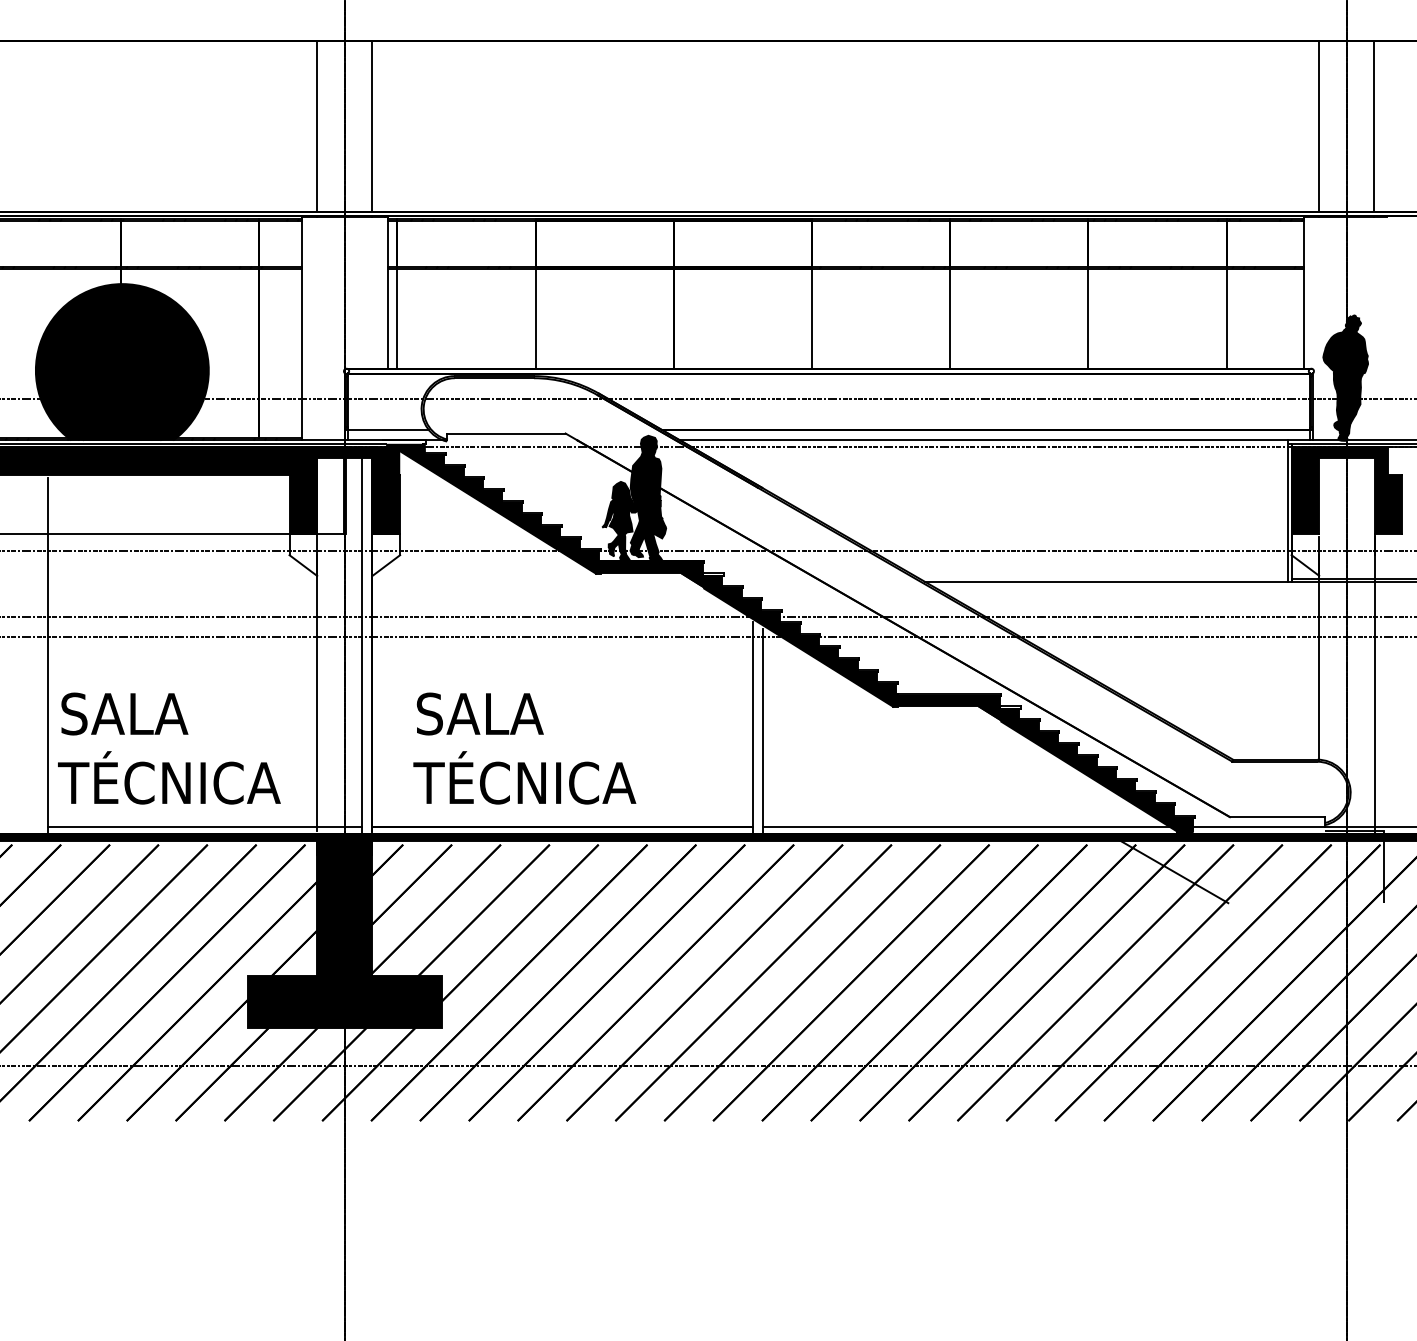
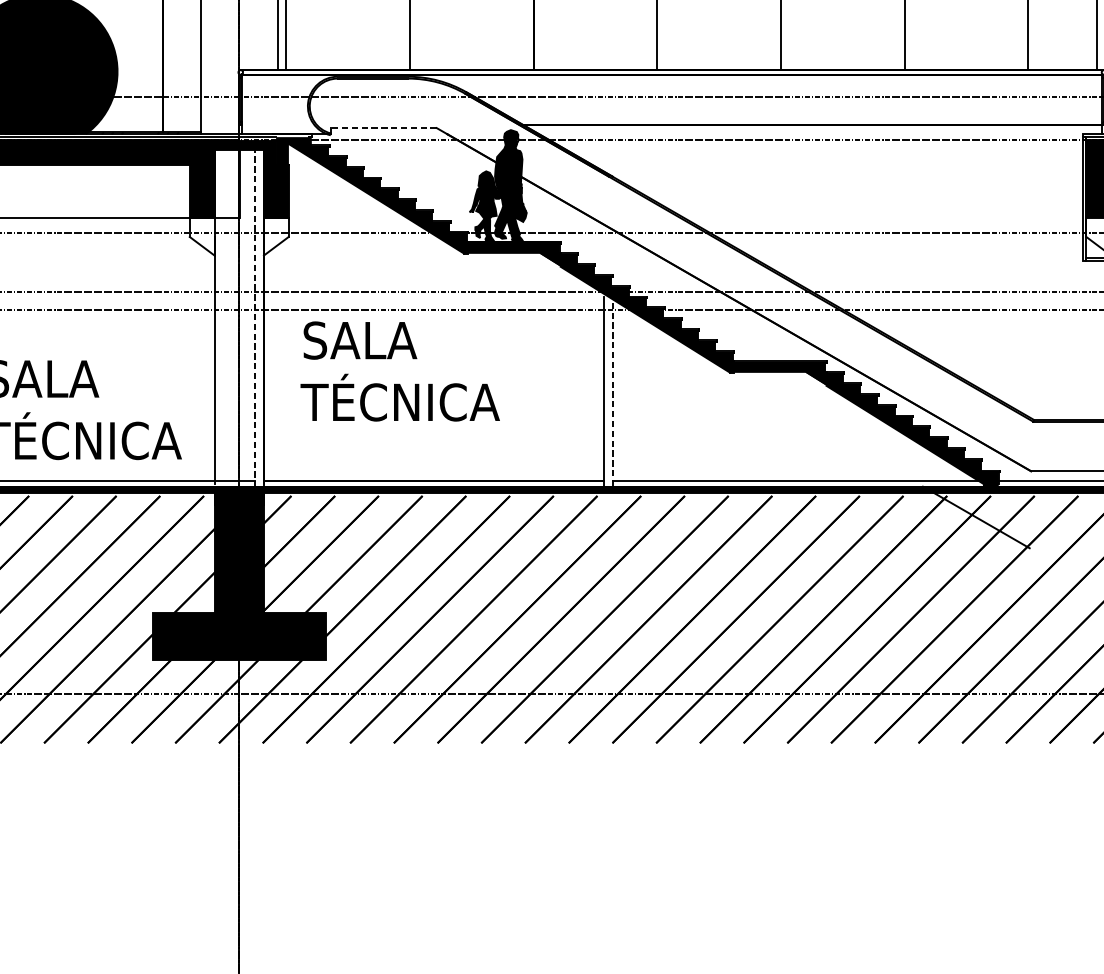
line: (387, 430) -> (277, 125), removed
line: (505, 433) -> (382, 128), solid -> dashed
line: (984, 440) -> (811, 134), removed
line: (1106, 582) -> (920, 261), removed
line: (362, 646) -> (255, 318), solid -> dashed
line: (762, 733) -> (612, 396), solid -> dashed
text: (524, 748) -> (399, 371), moved

